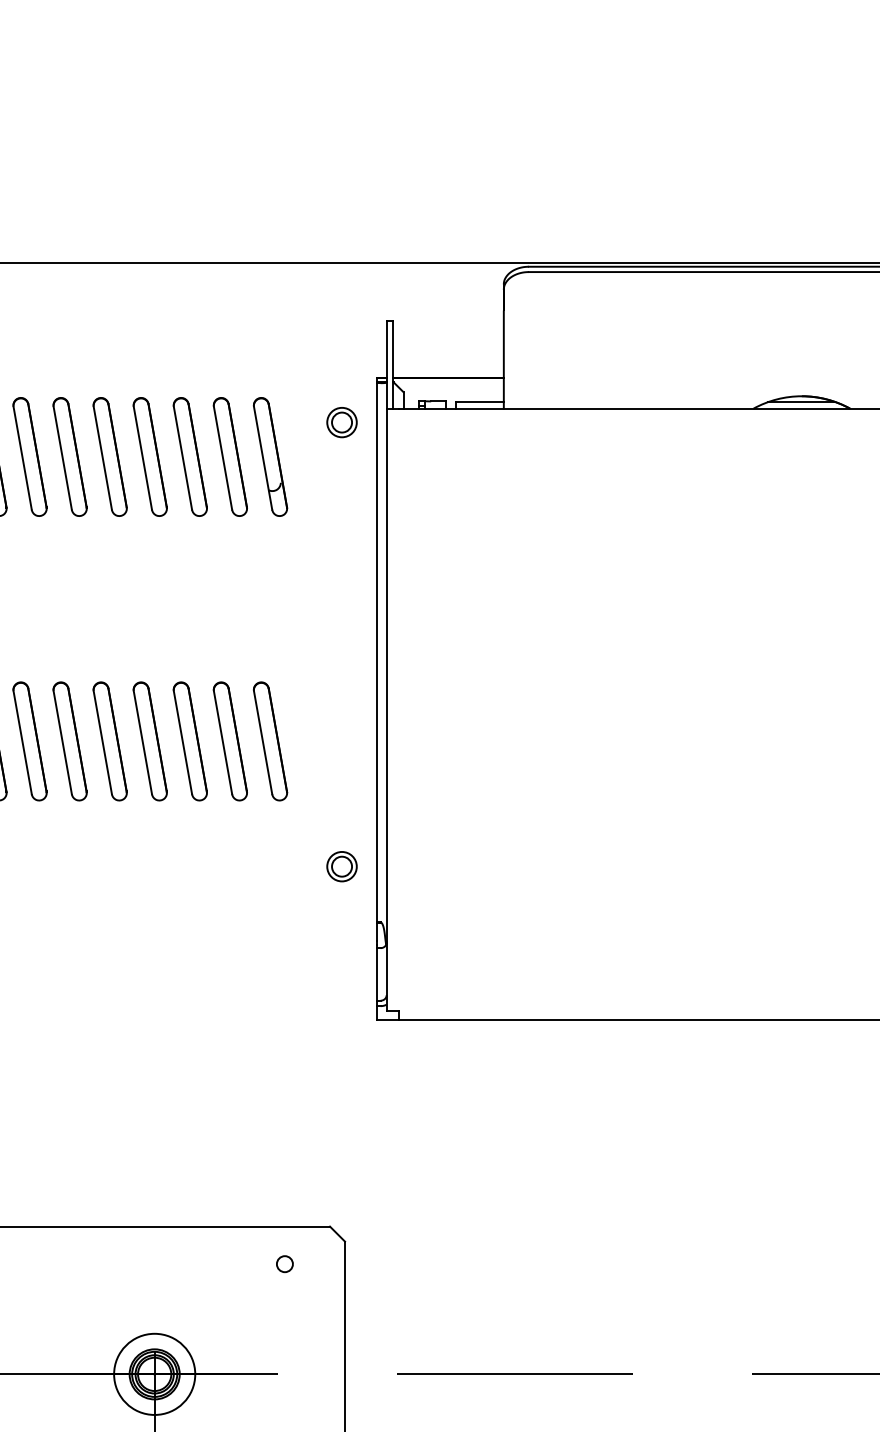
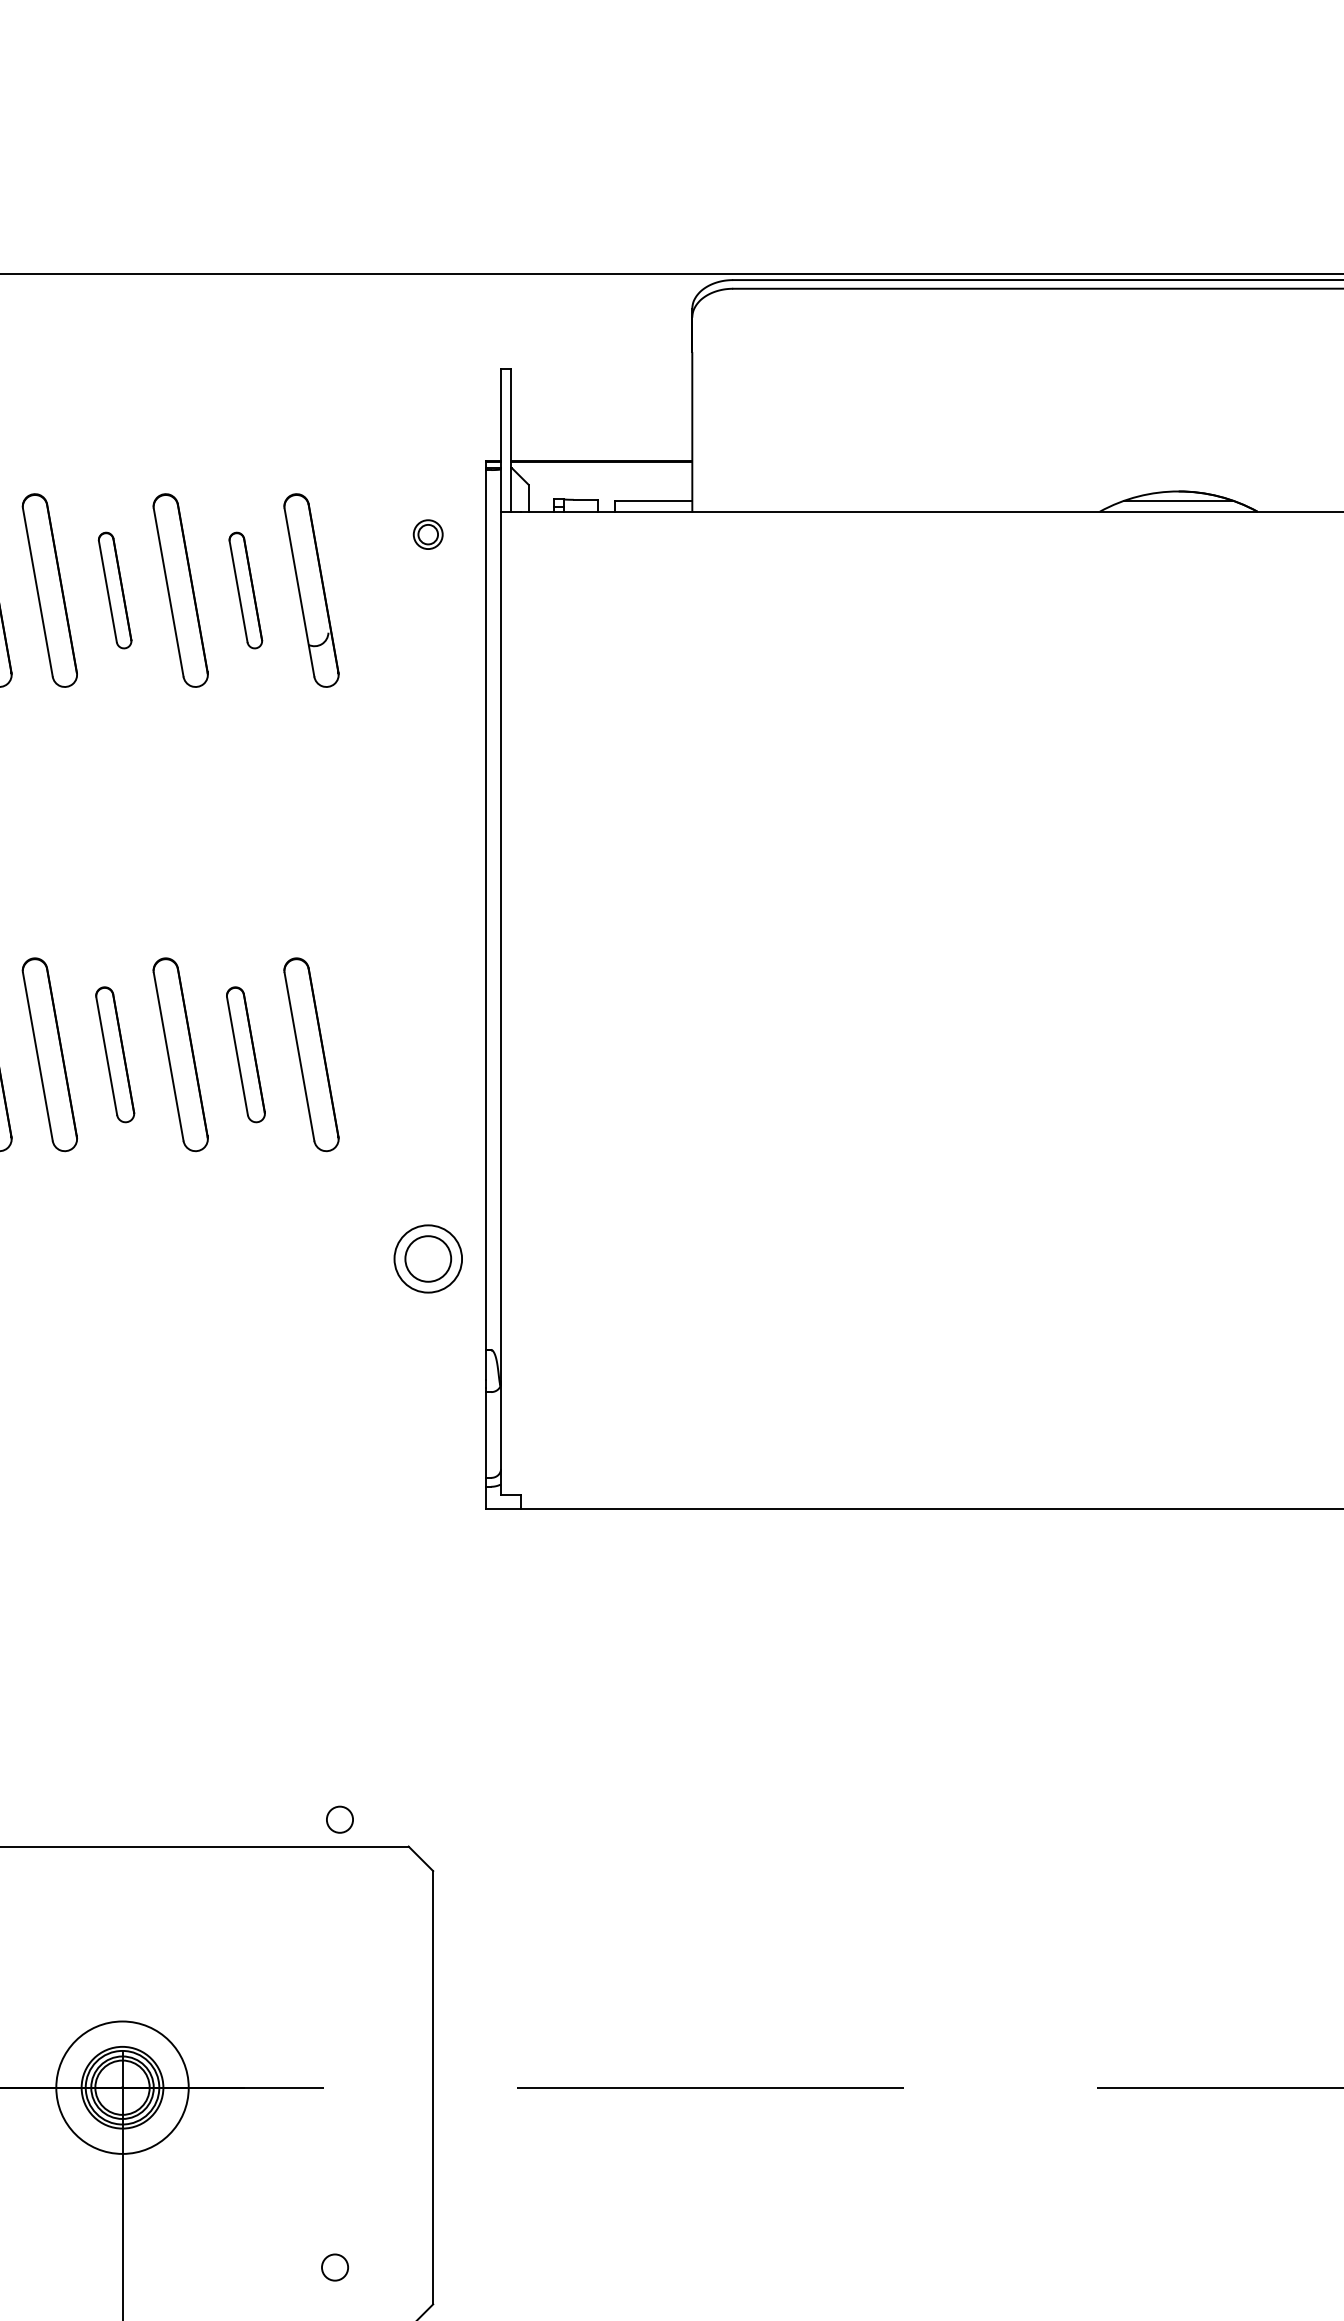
part: (341, 422) -> (427, 534), size x0.6
part: (149, 456) -> (114, 589), size x0.6
part: (229, 456) -> (244, 589), size x0.6
part: (149, 741) -> (114, 1054), size x0.7
part: (229, 741) -> (244, 1054), size x0.7
part: (341, 866) -> (427, 1258), size x1.4
circle: (284, 1264) -> (339, 1820), moved

